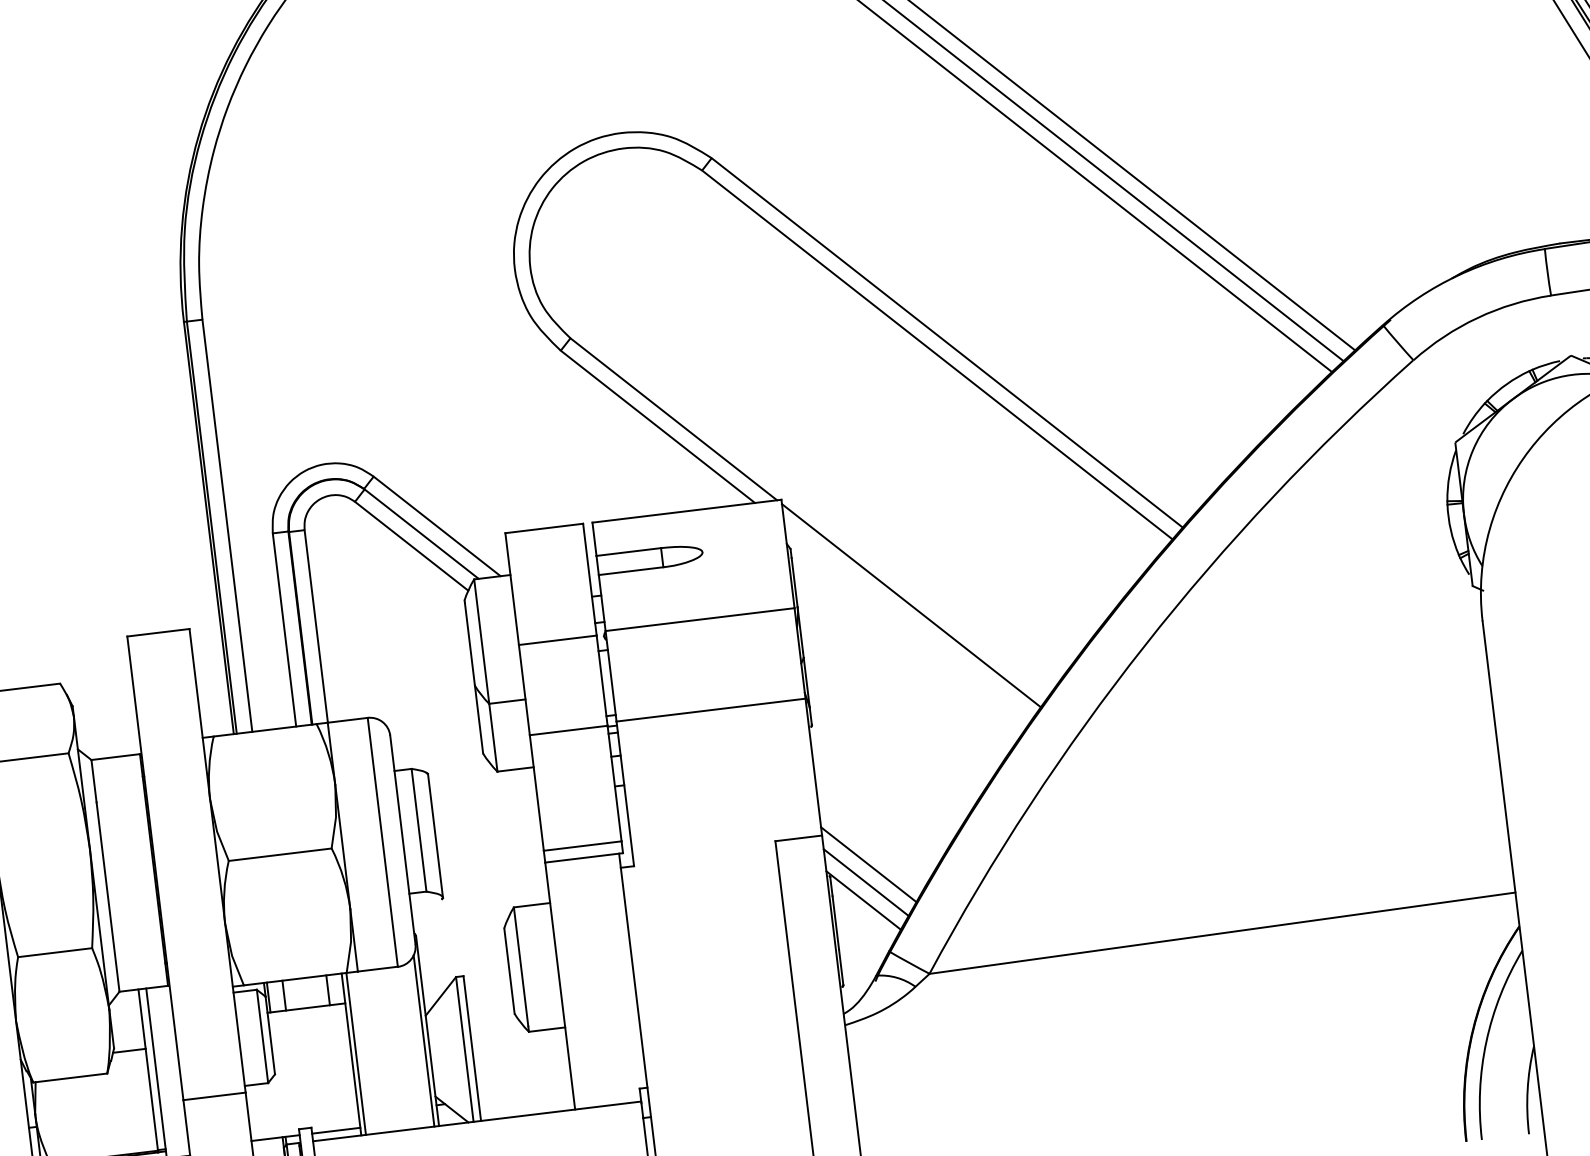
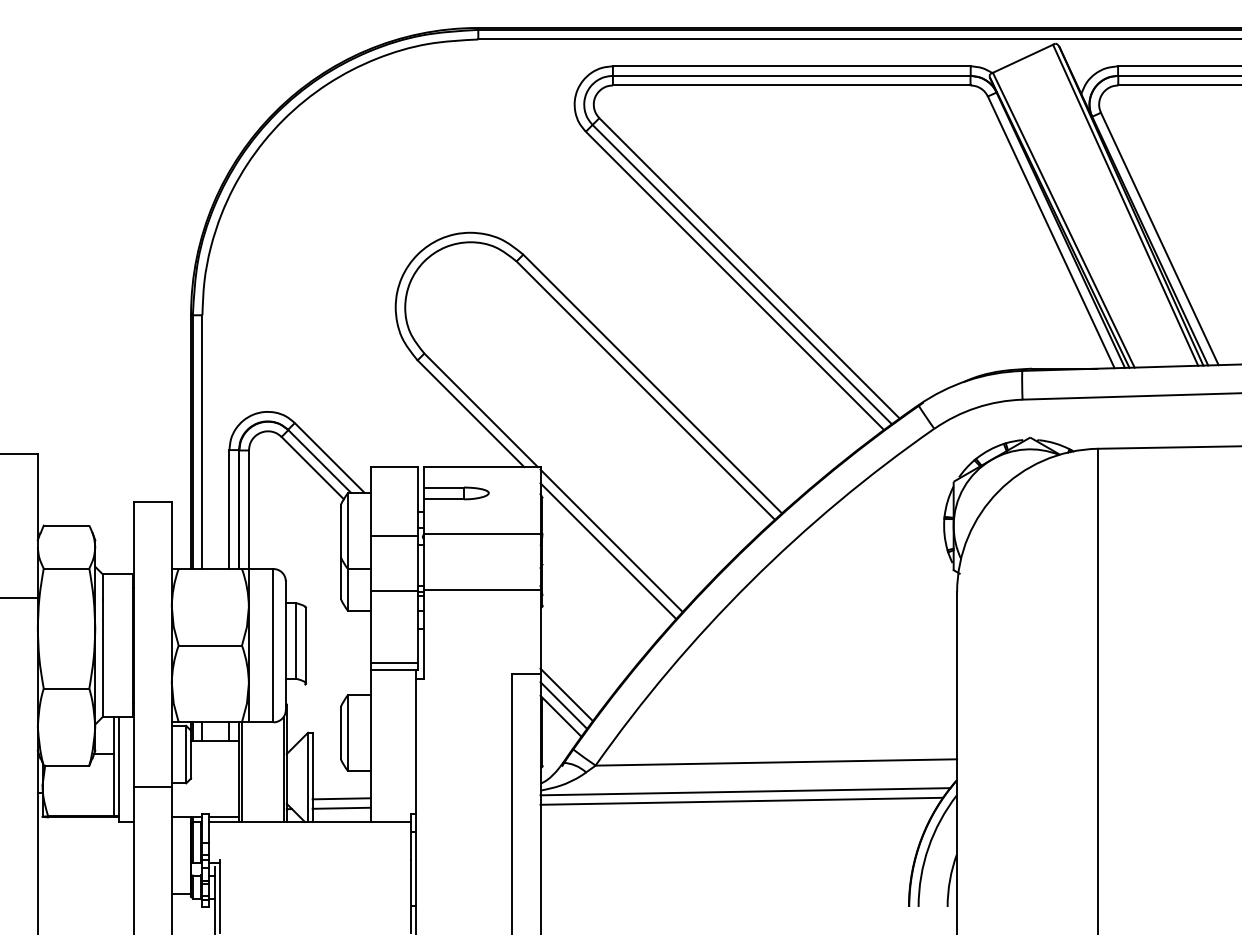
line: (908, 623) -> (608, 551), added
line: (1178, 986) -> (745, 791), added
line: (1173, 1001) -> (741, 800), added
line: (523, 1077) -> (341, 798), added
line: (525, 1091) -> (341, 807), added

